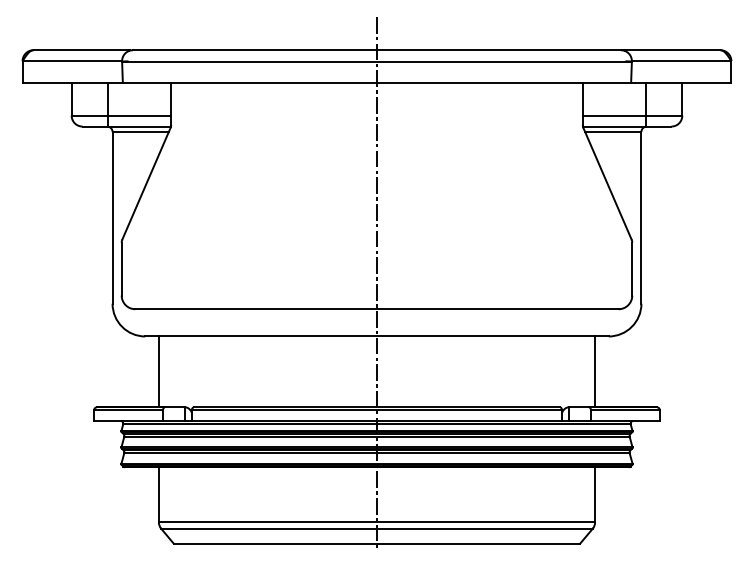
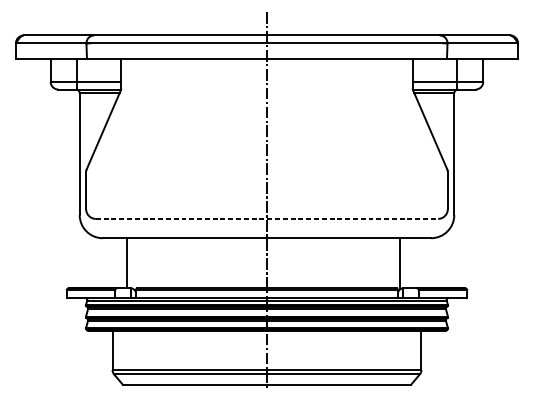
line: (376, 309) -> (266, 219), solid -> dashed
line: (158, 371) -> (126, 263), moved
line: (595, 371) -> (399, 263), moved

